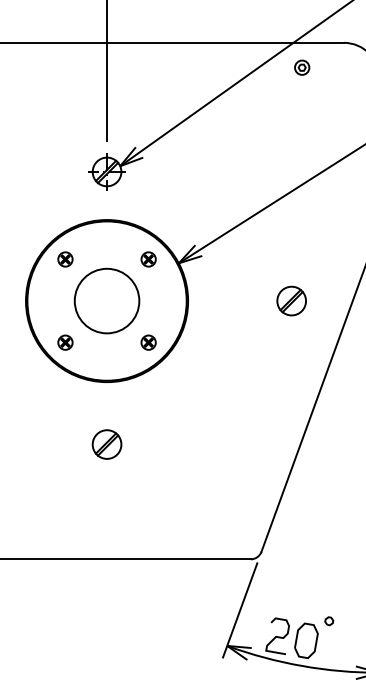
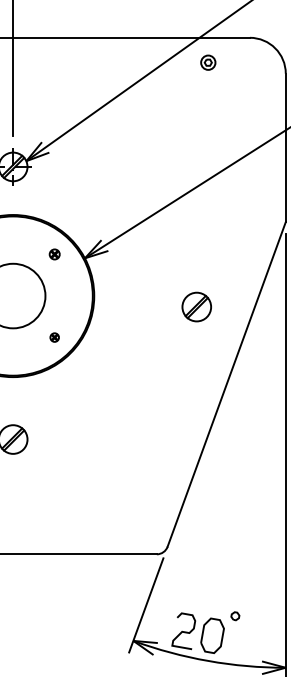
part: (148, 259) -> (54, 254), size x0.7
part: (291, 300) -> (196, 306), moved
part: (148, 342) -> (54, 337), size x0.6

